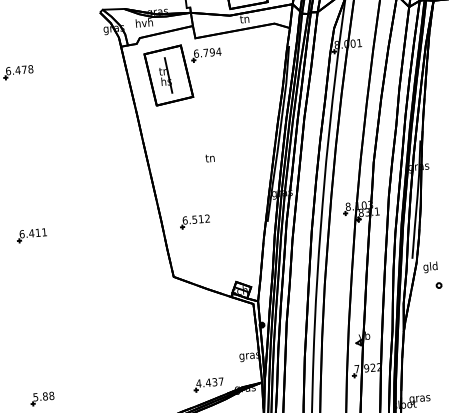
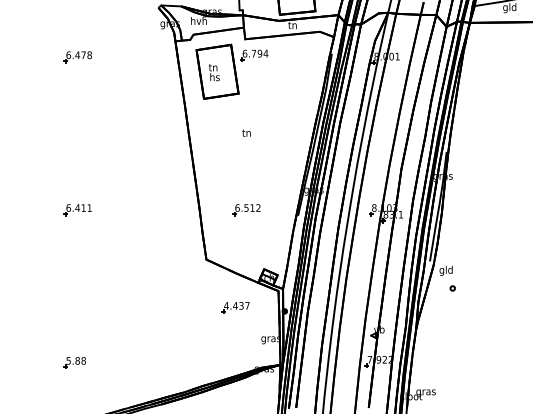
line: (168, 75) -> (217, 71), removed
text: (209, 157) -> (246, 132), moved
part: (195, 222) -> (246, 210), moved
part: (208, 384) -> (235, 307), moved

